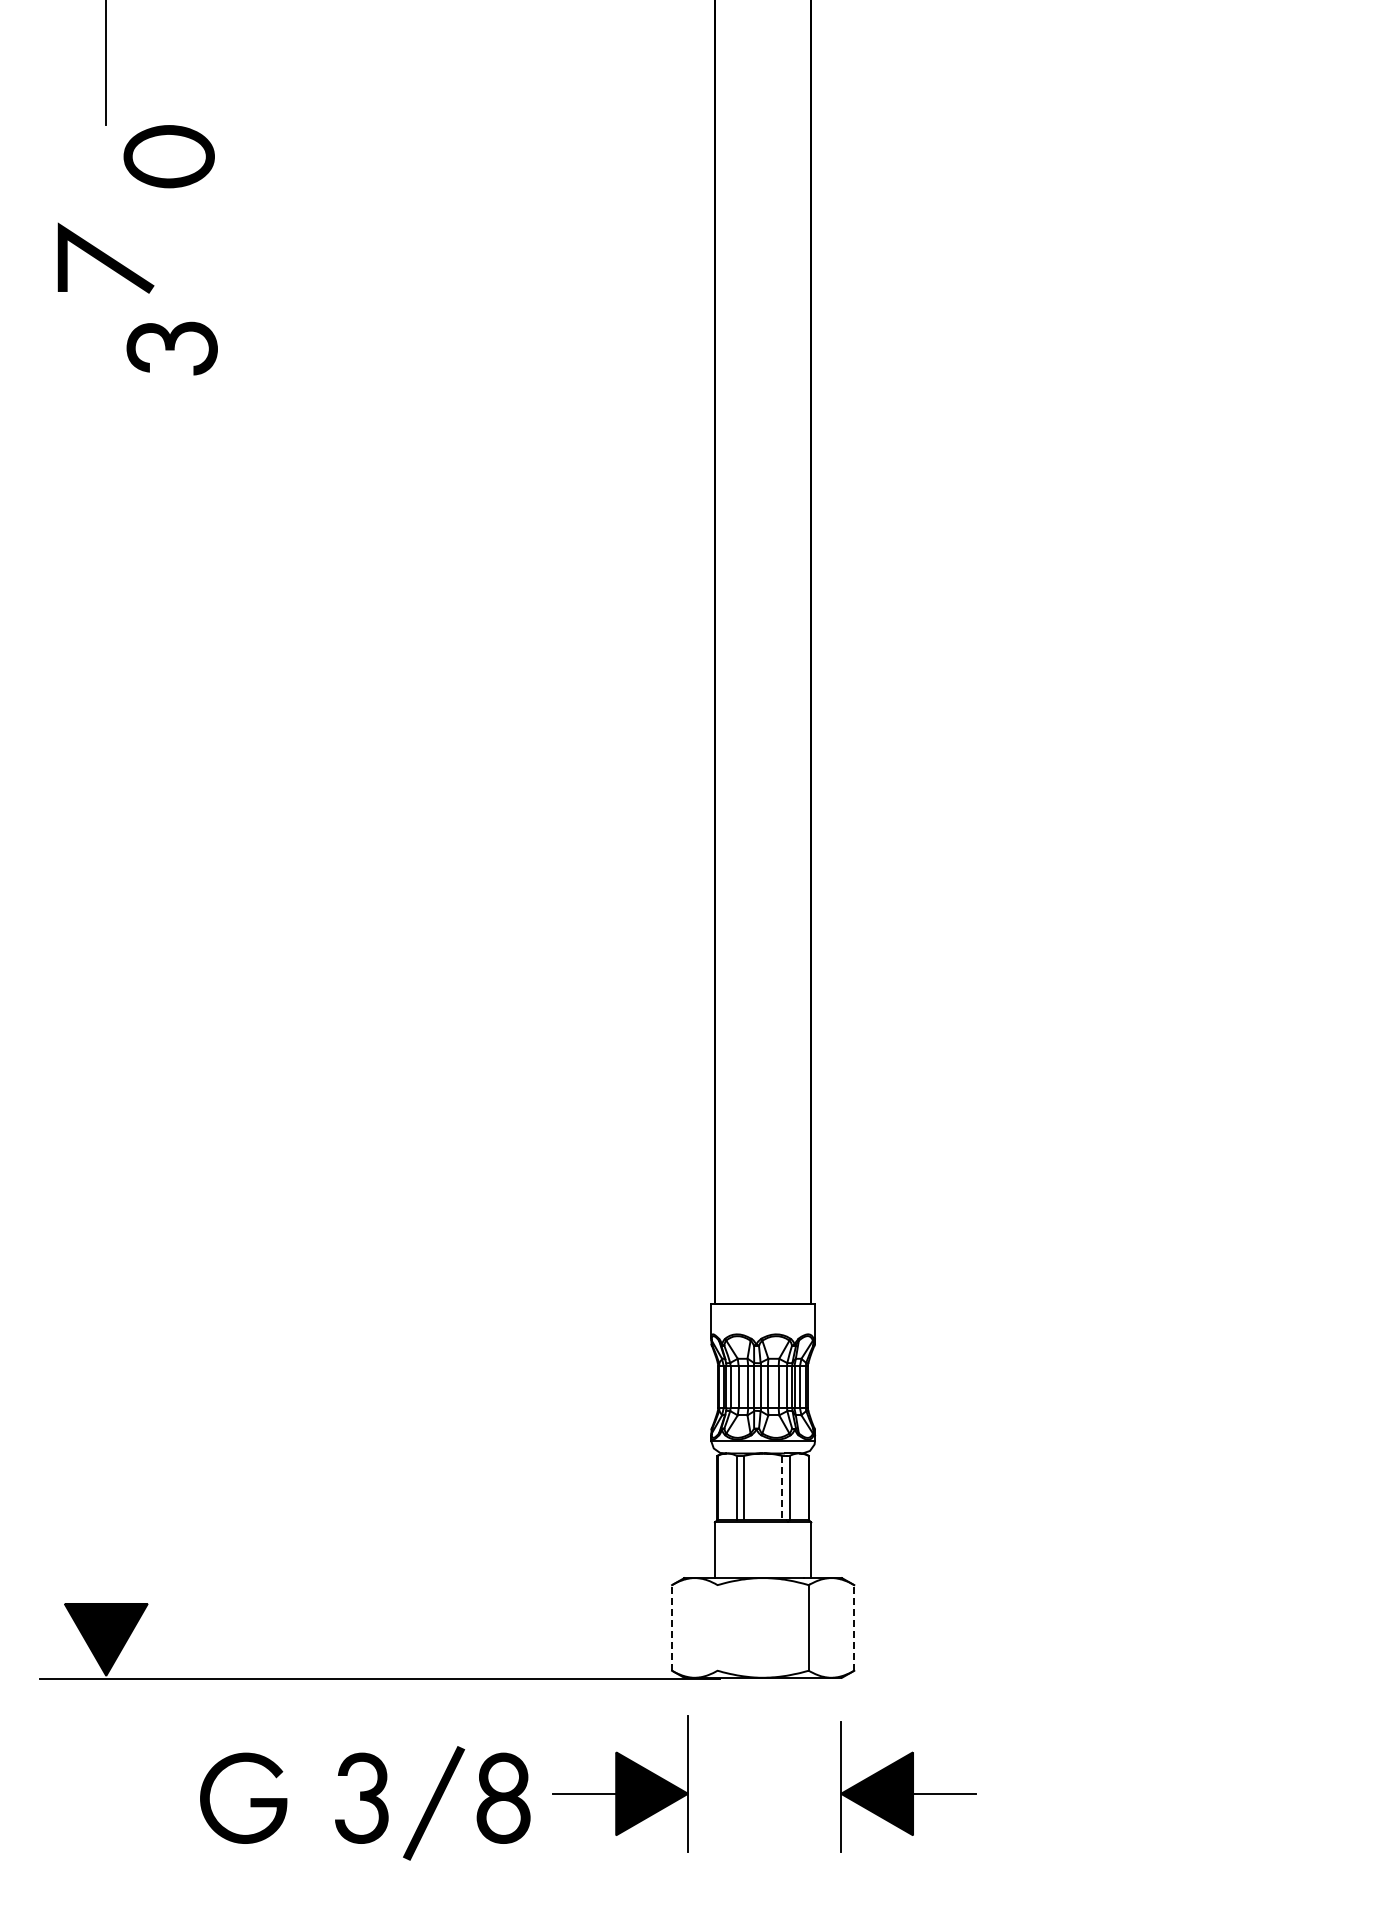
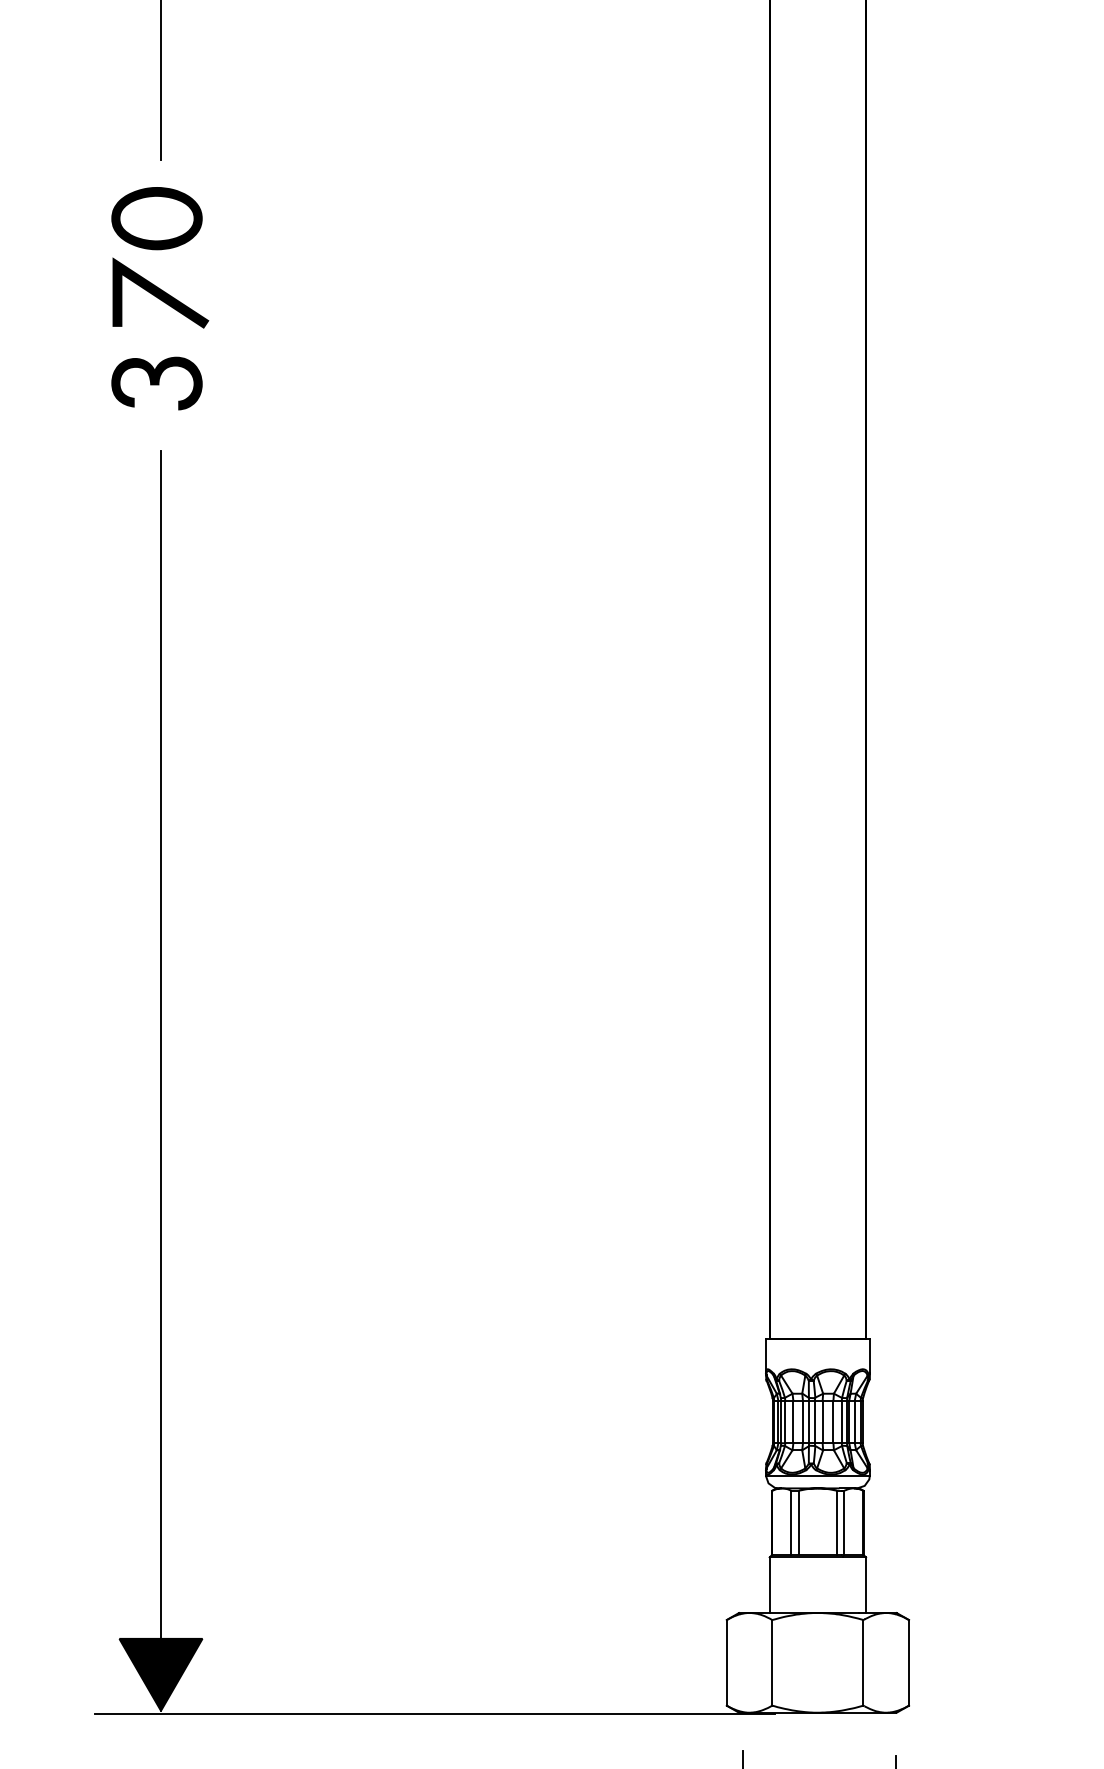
part: (168, 156) -> (156, 218), moved
part: (171, 348) -> (156, 383), moved
line: (106, 1045) -> (161, 1080), added
line: (782, 1488) -> (837, 1523), dashed -> solid
line: (672, 1627) -> (727, 1662), dashed -> solid
line: (717, 1627) -> (772, 1662), added
line: (854, 1627) -> (909, 1662), dashed -> solid

